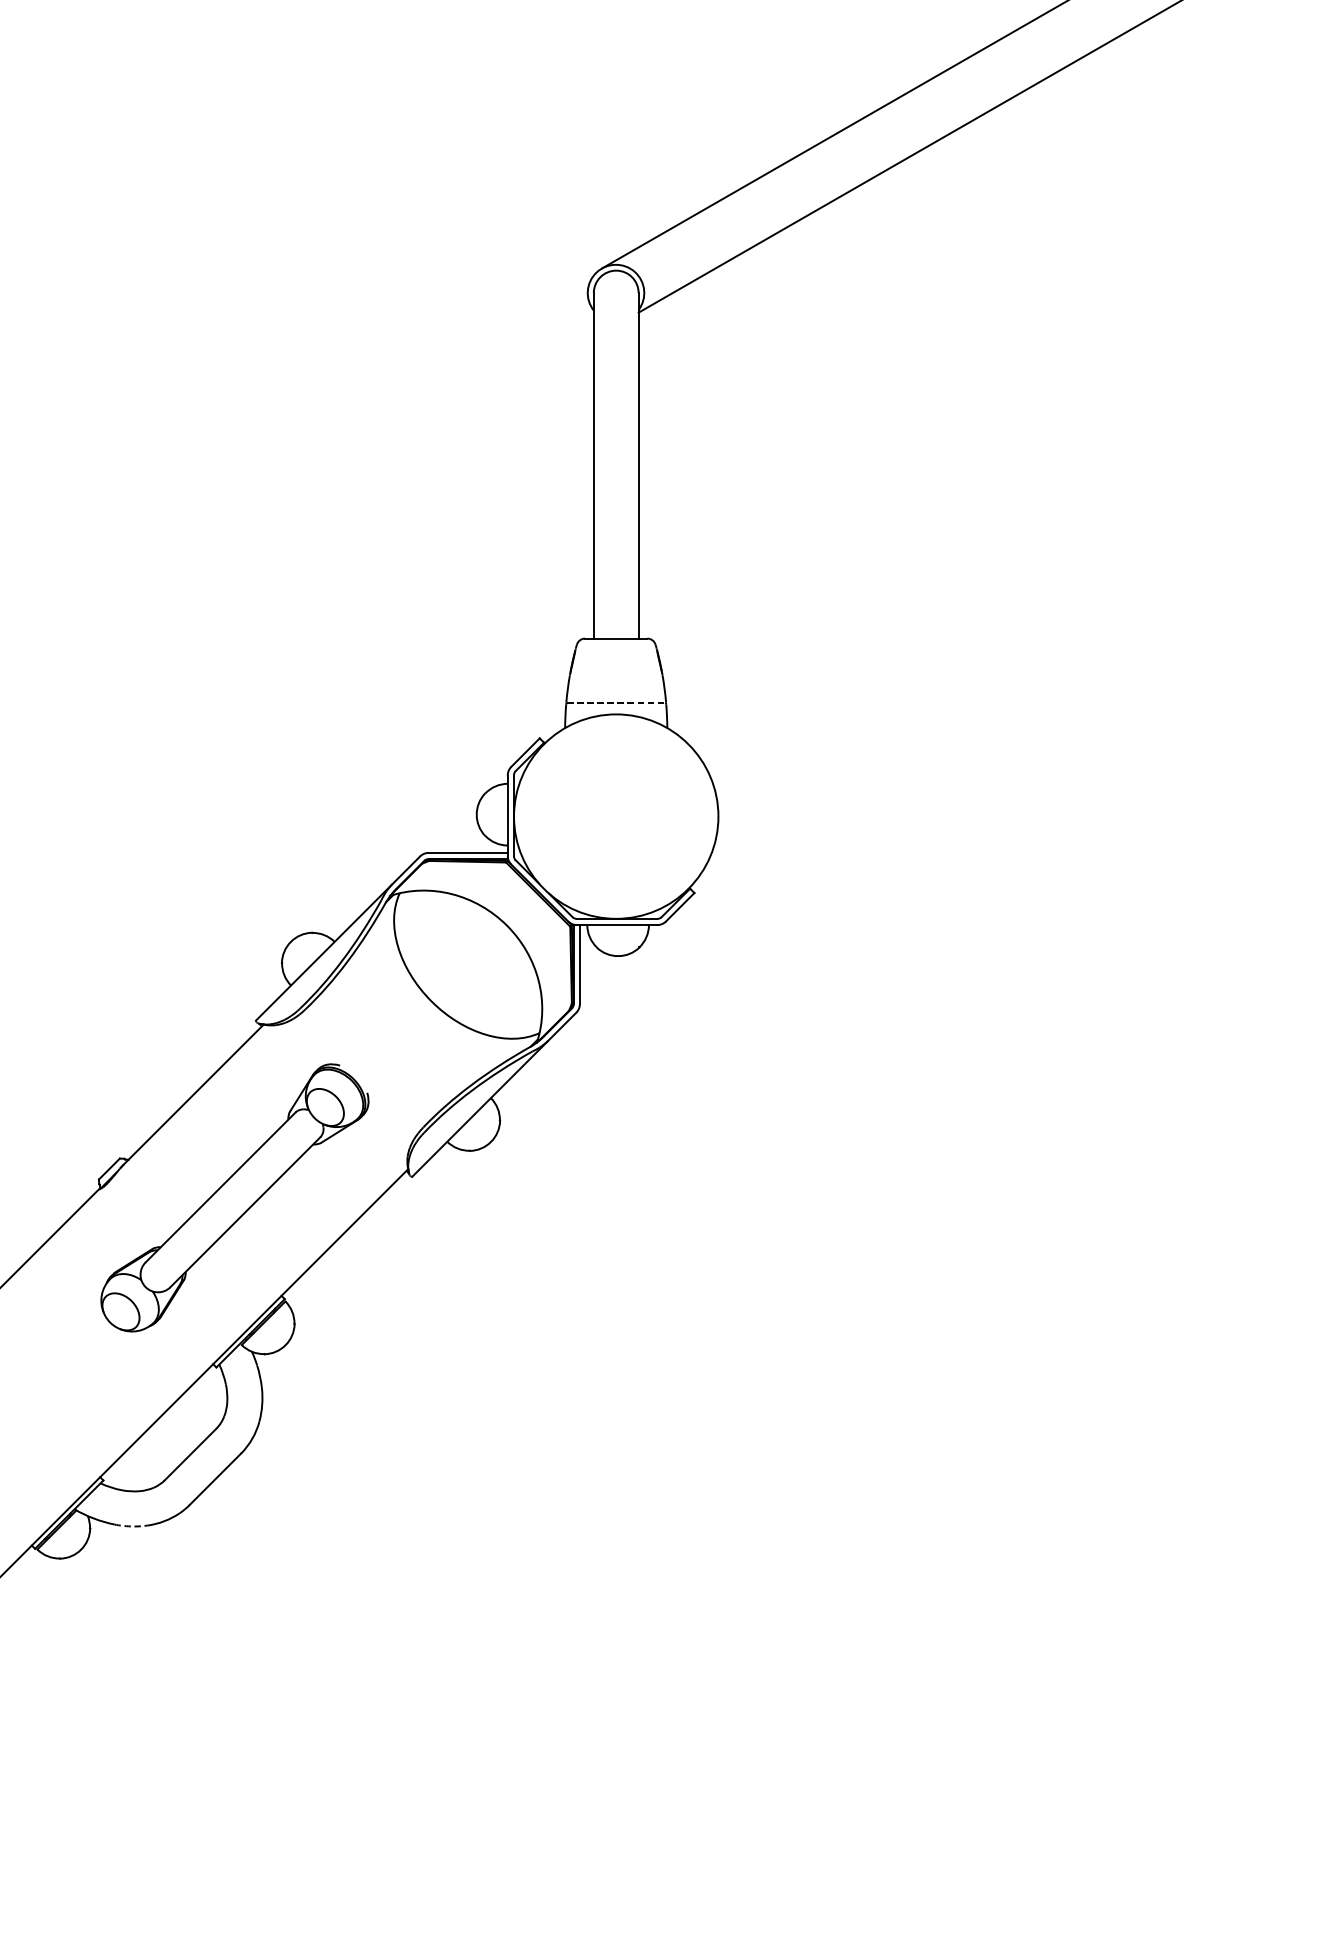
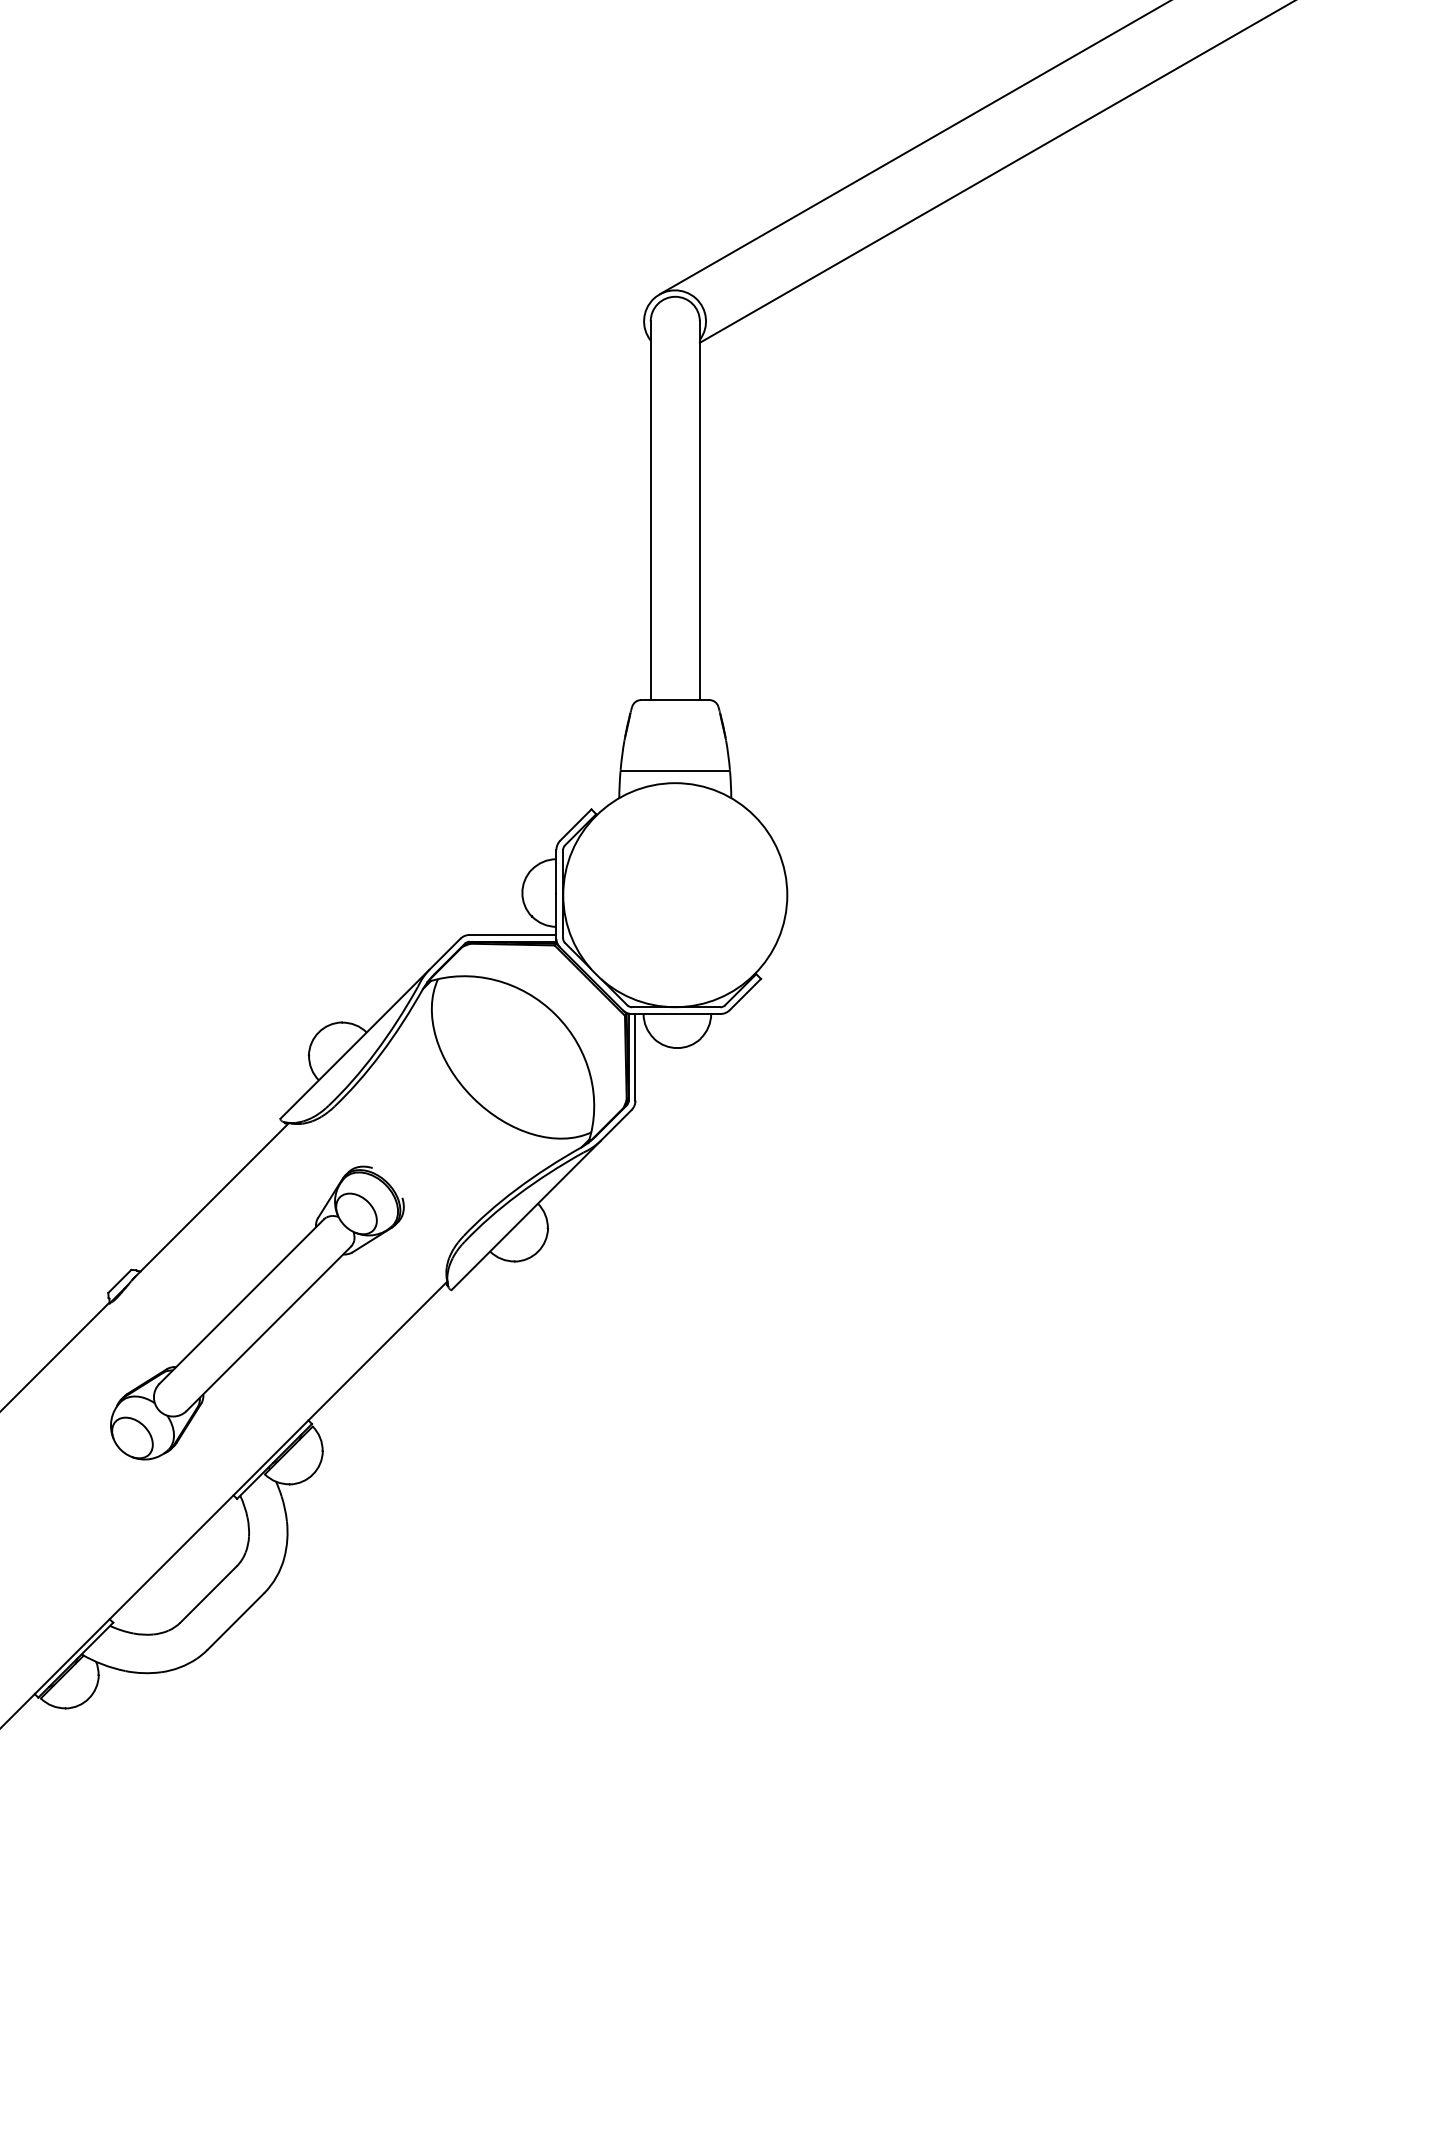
line: (616, 703) -> (675, 771), dashed -> solid
arc: (131, 1526) -> (143, 1673), dashed -> solid

